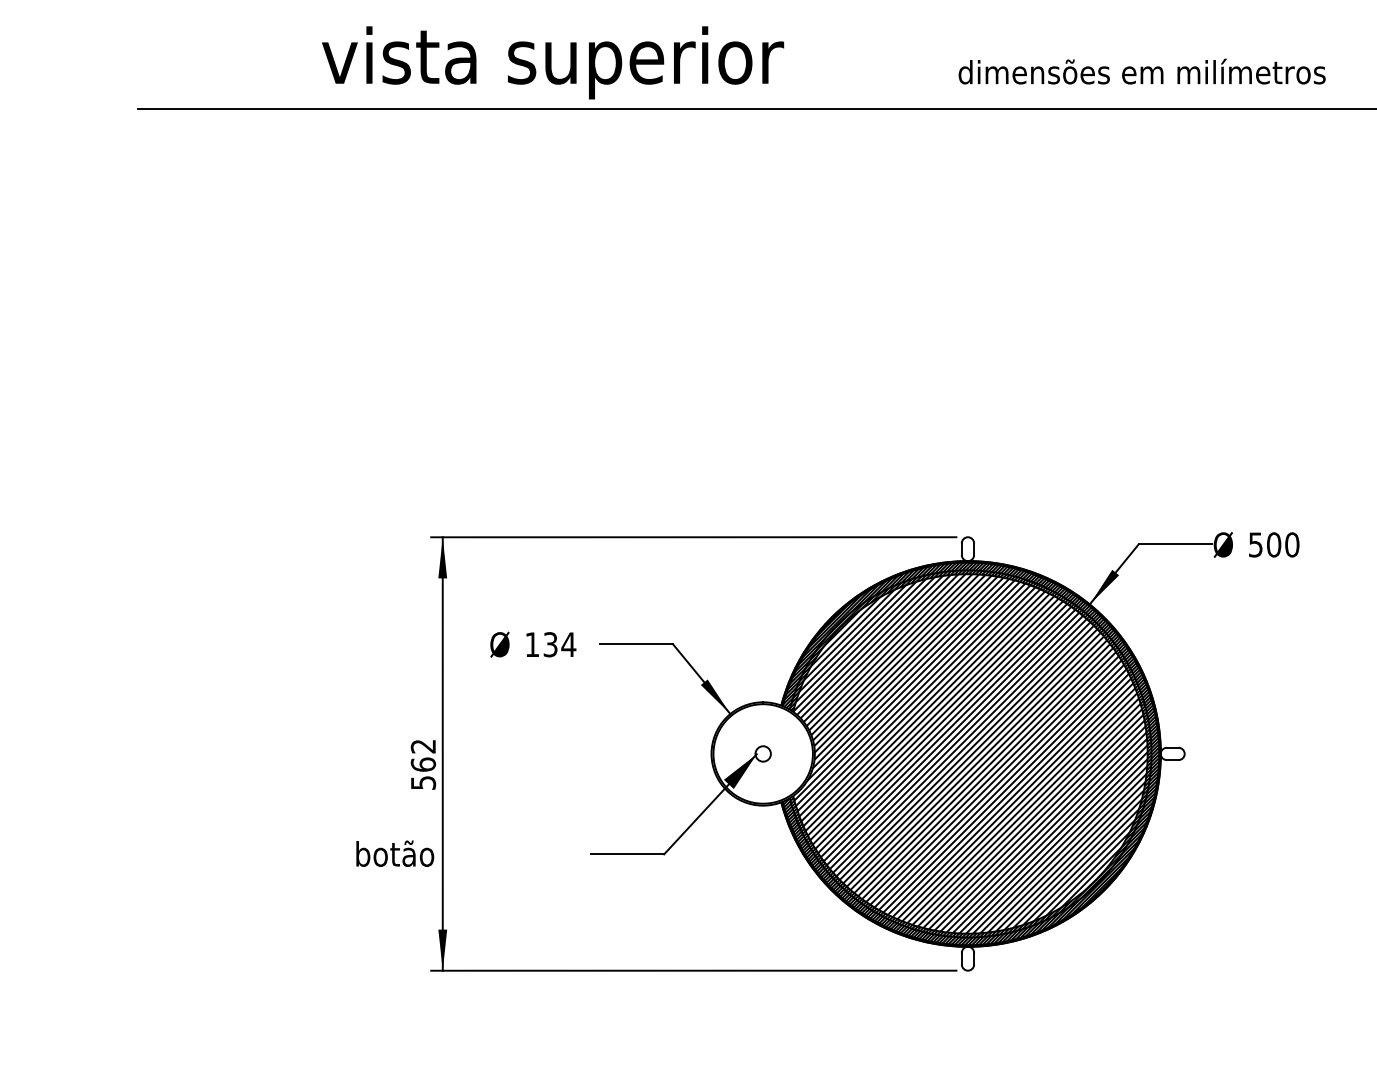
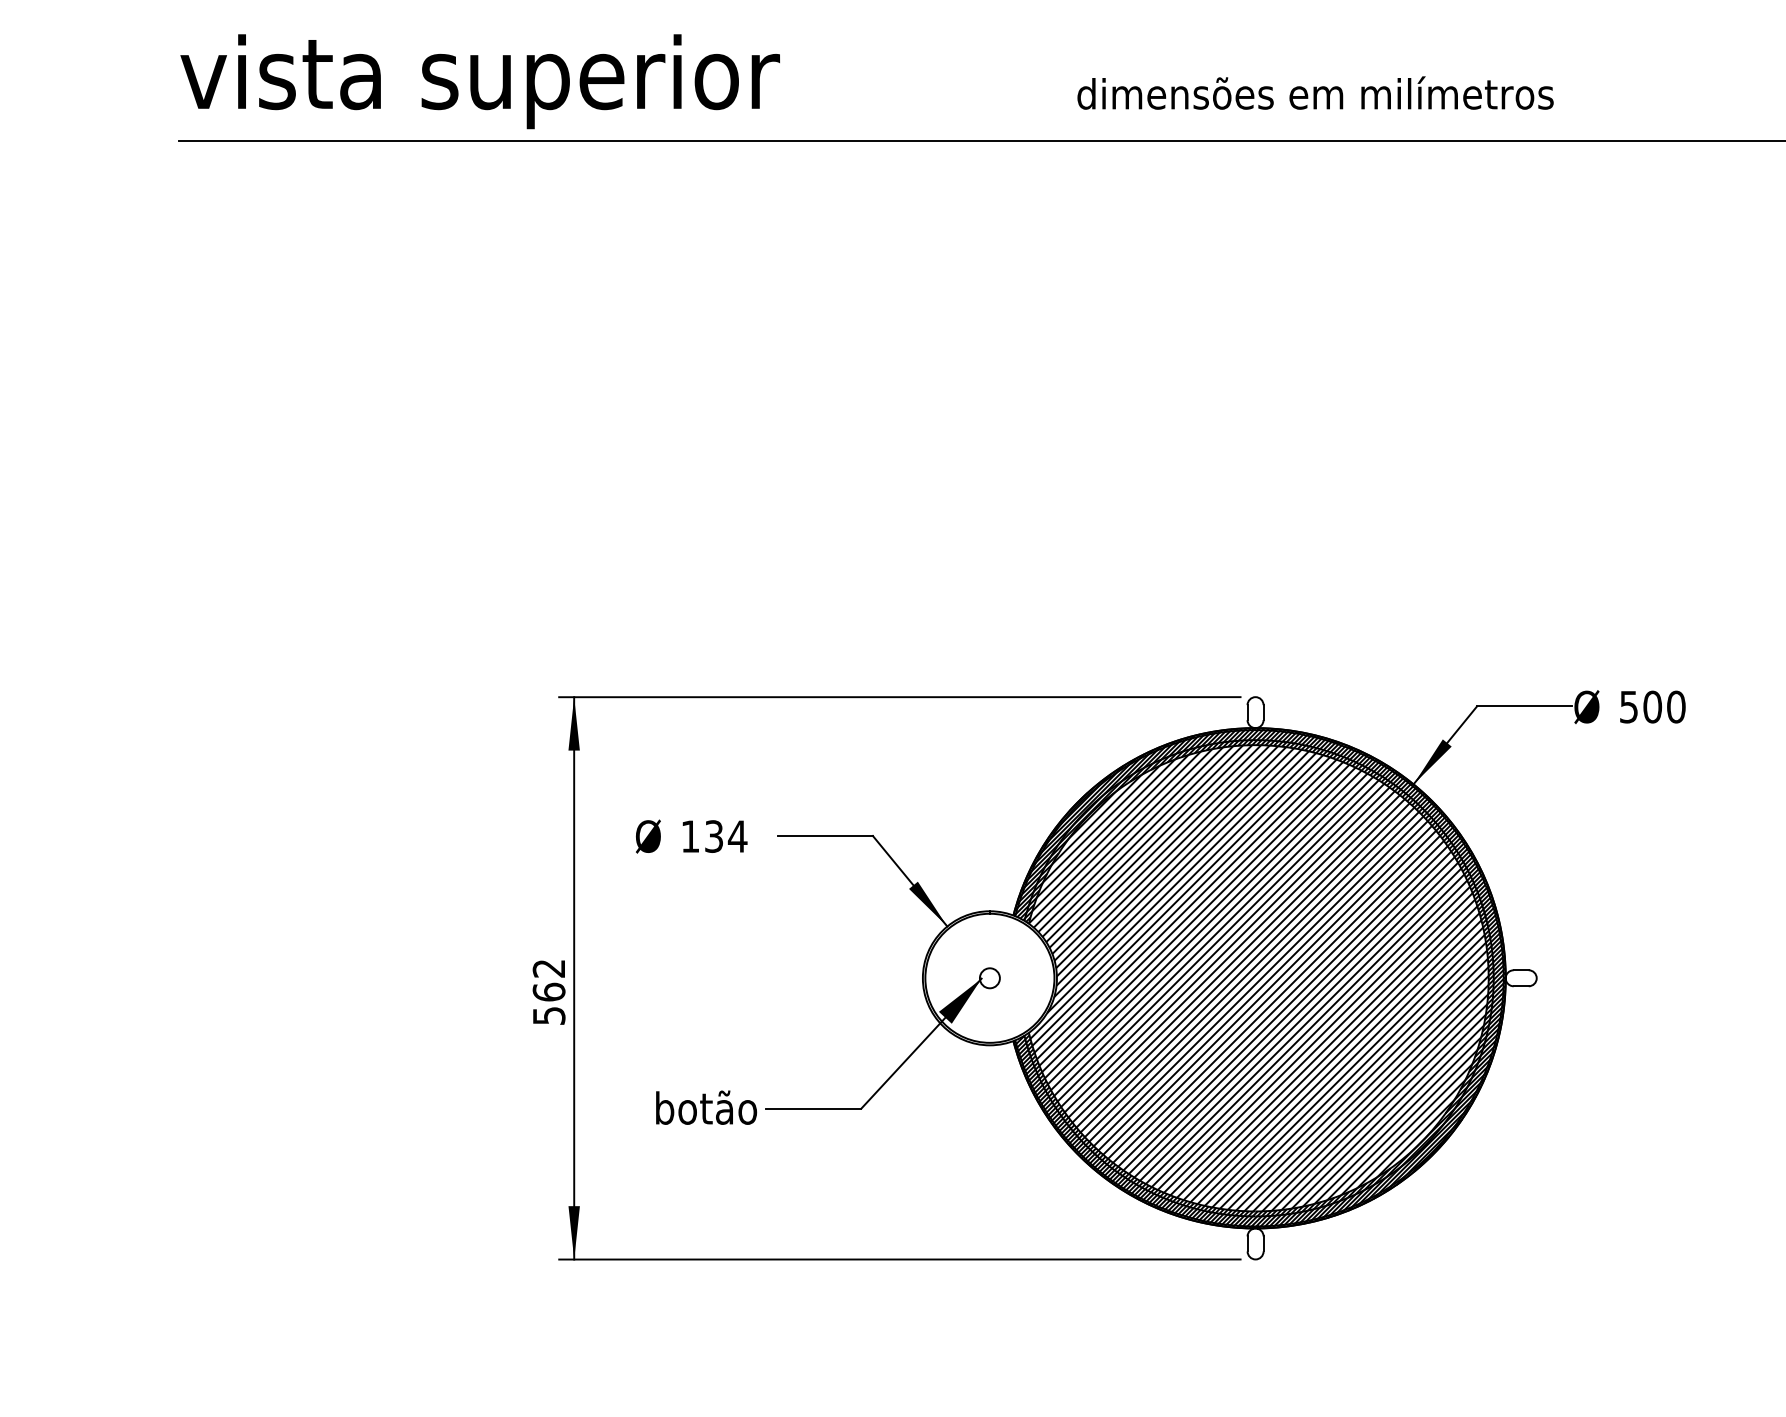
text: (552, 62) -> (479, 81), moved
text: (1142, 71) -> (1315, 92), moved
text: (395, 853) -> (706, 1107), moved

